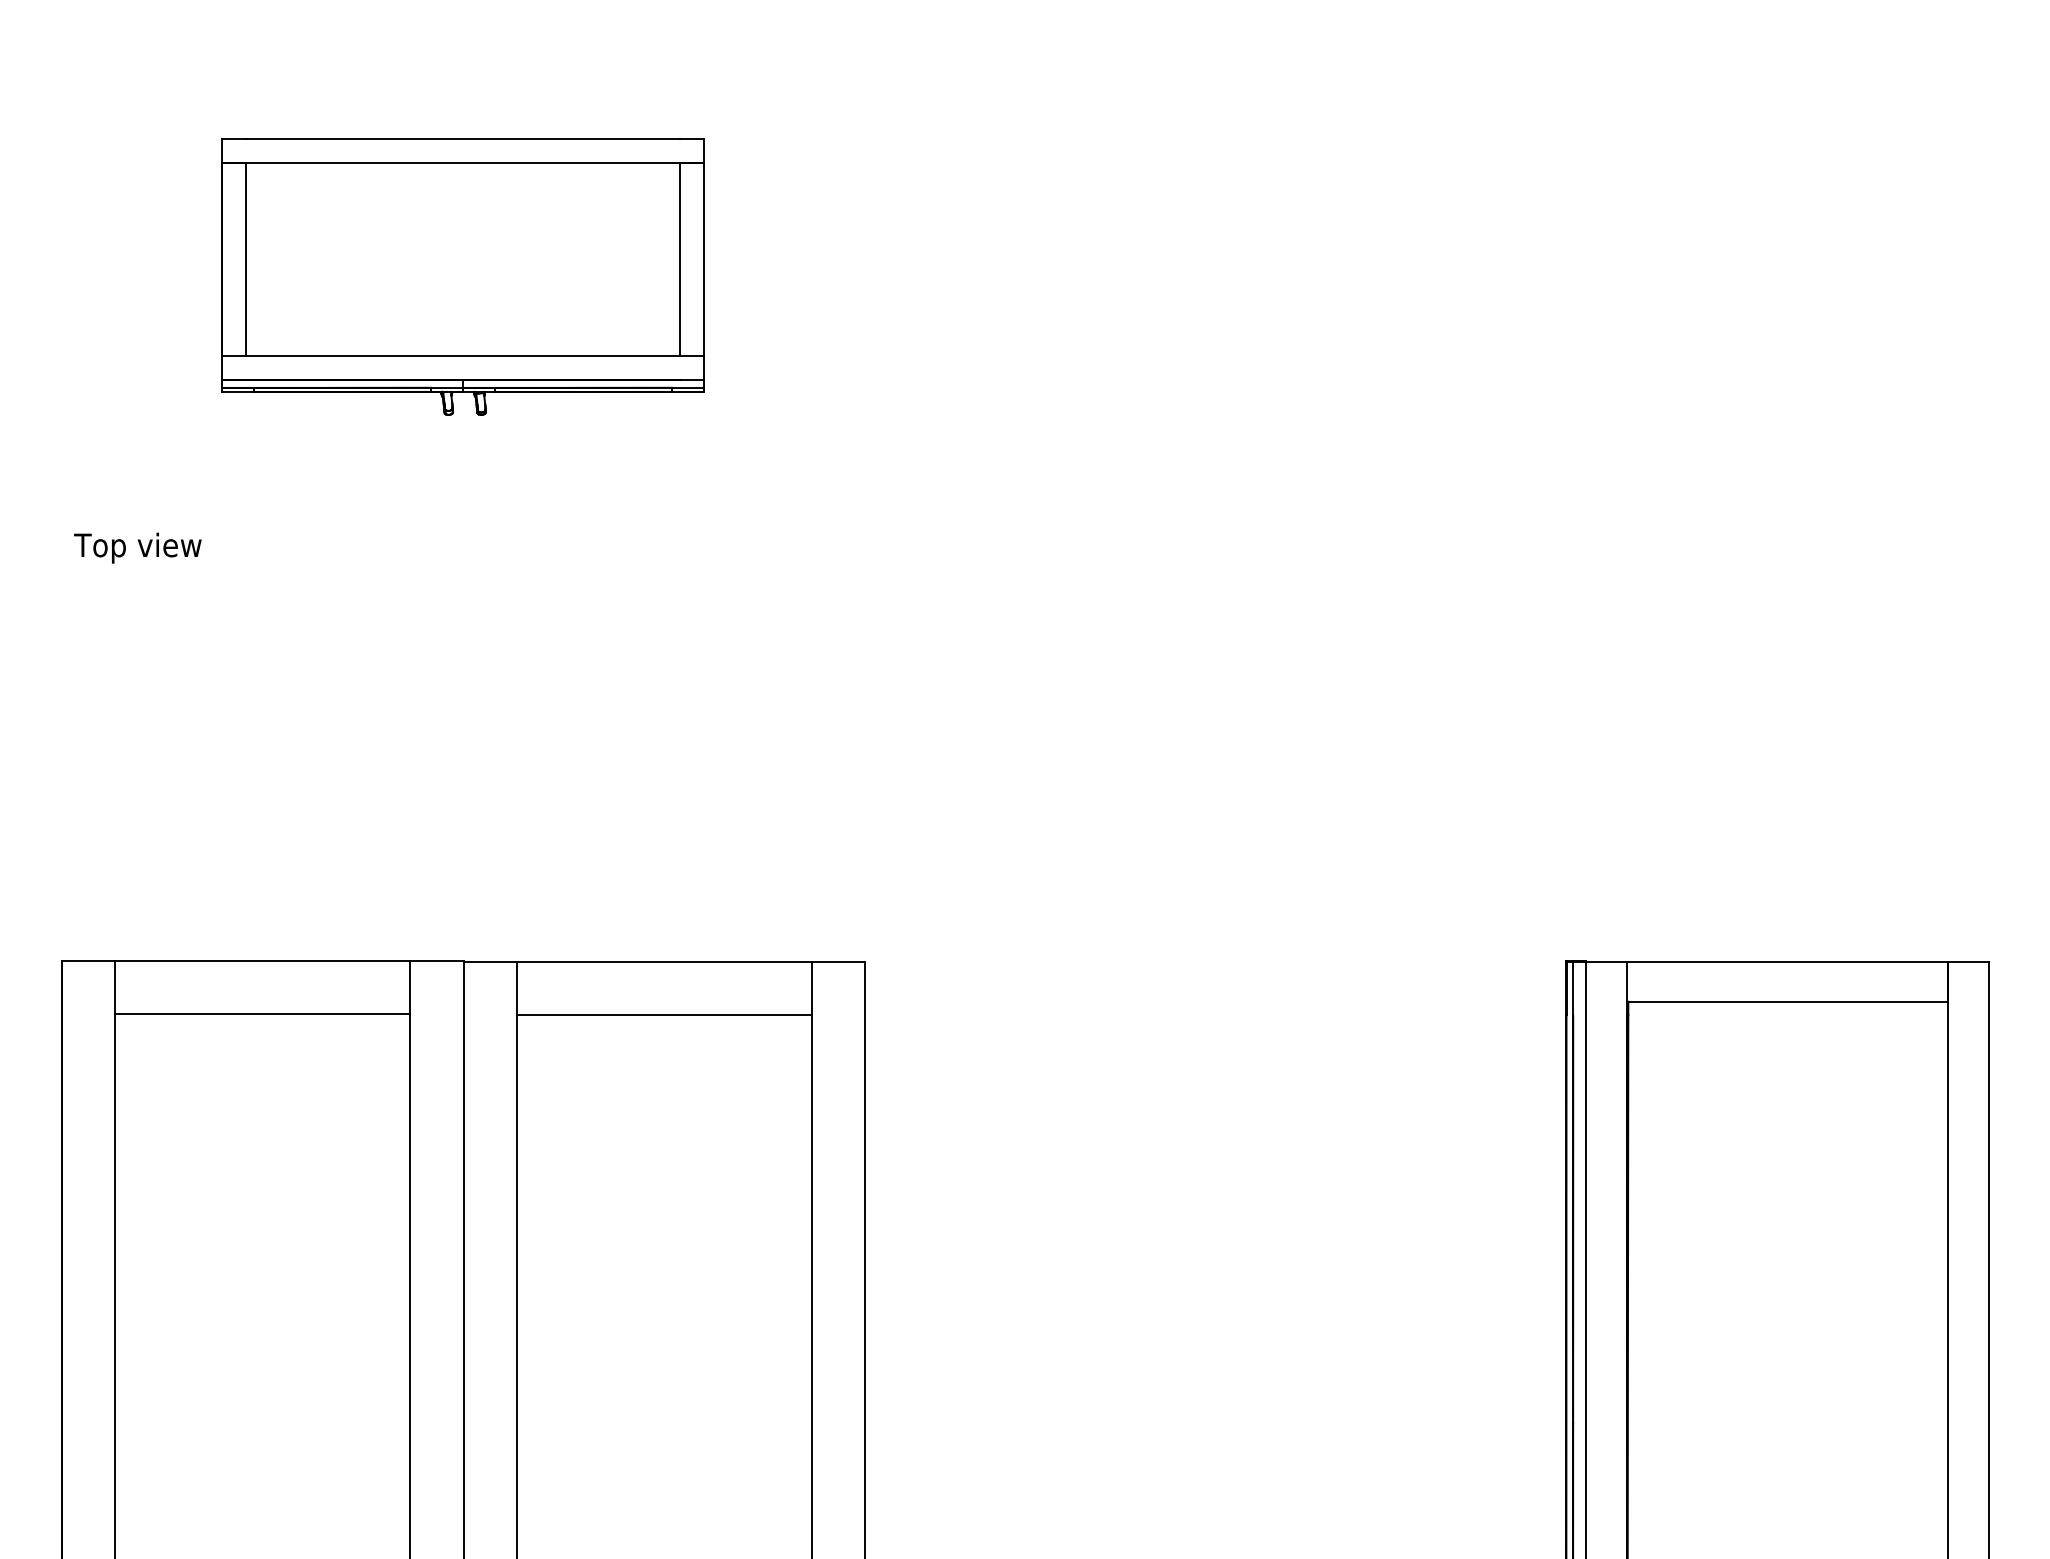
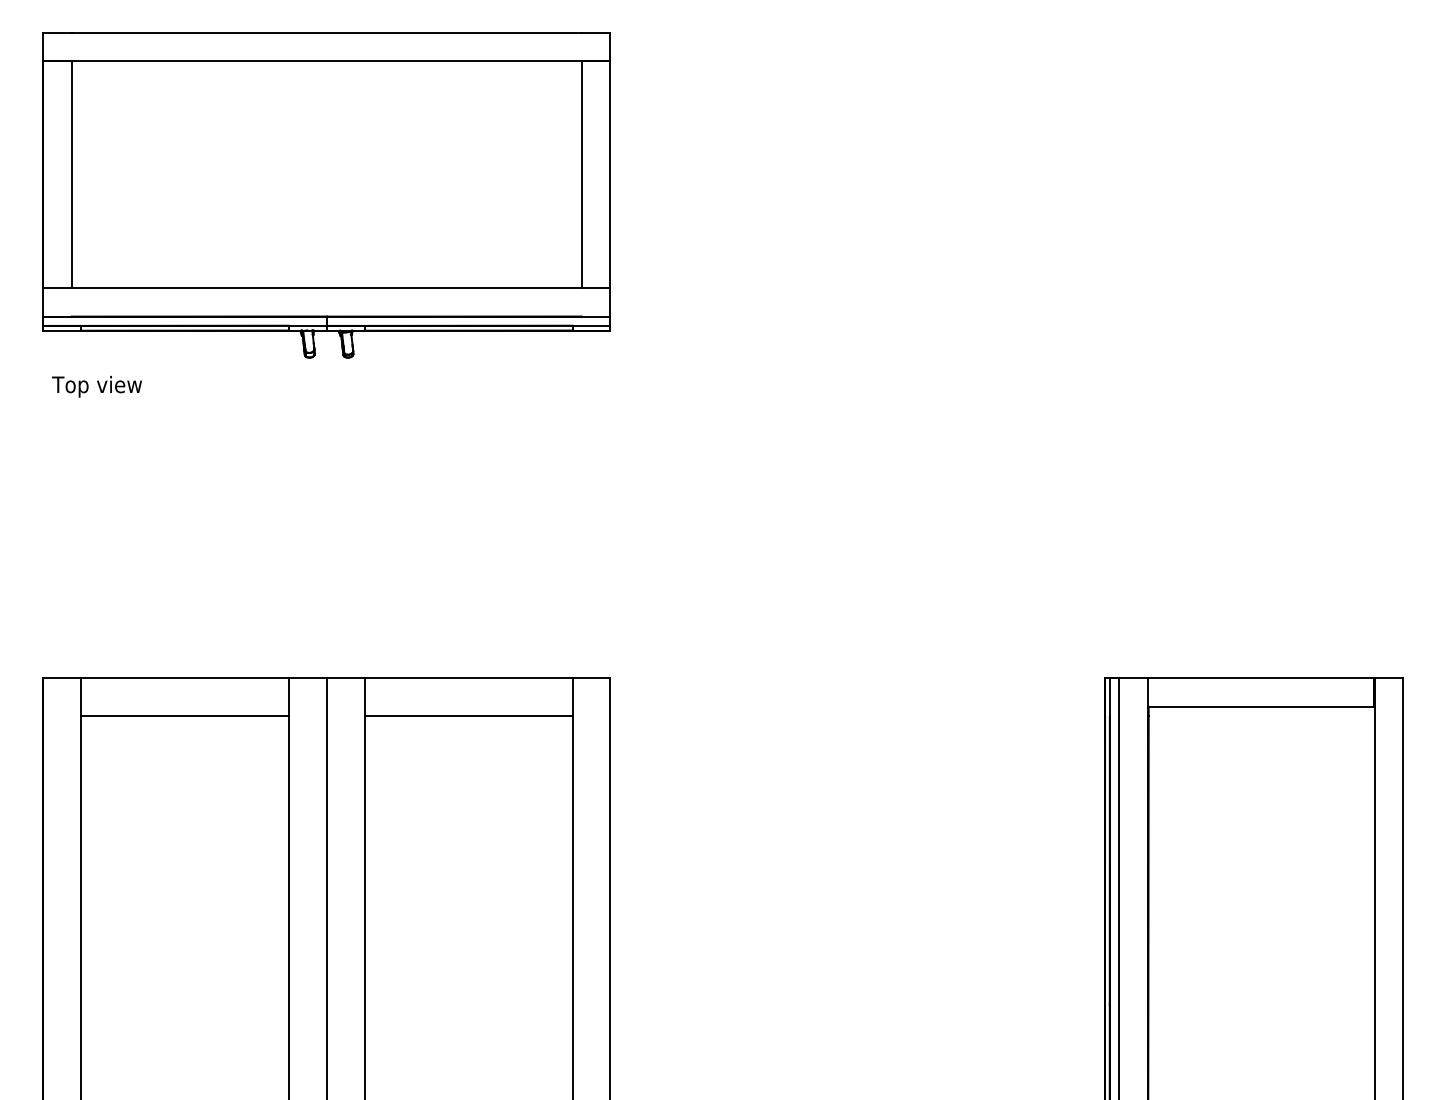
part: (462, 276) -> (326, 195), size x1.67

